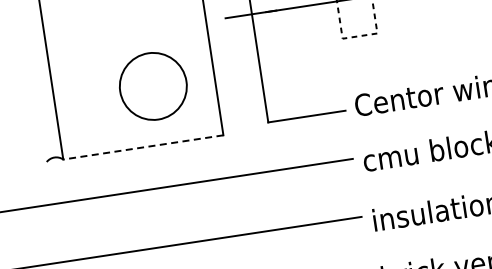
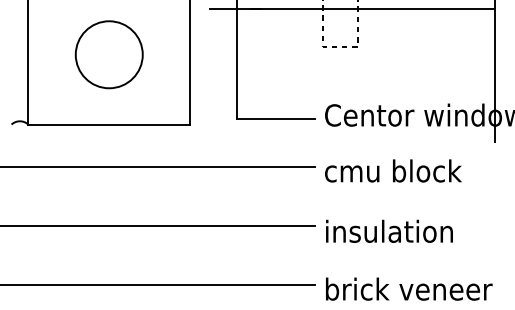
circle: (152, 86) -> (108, 54), moved
line: (143, 147) -> (109, 124), dashed -> solid

